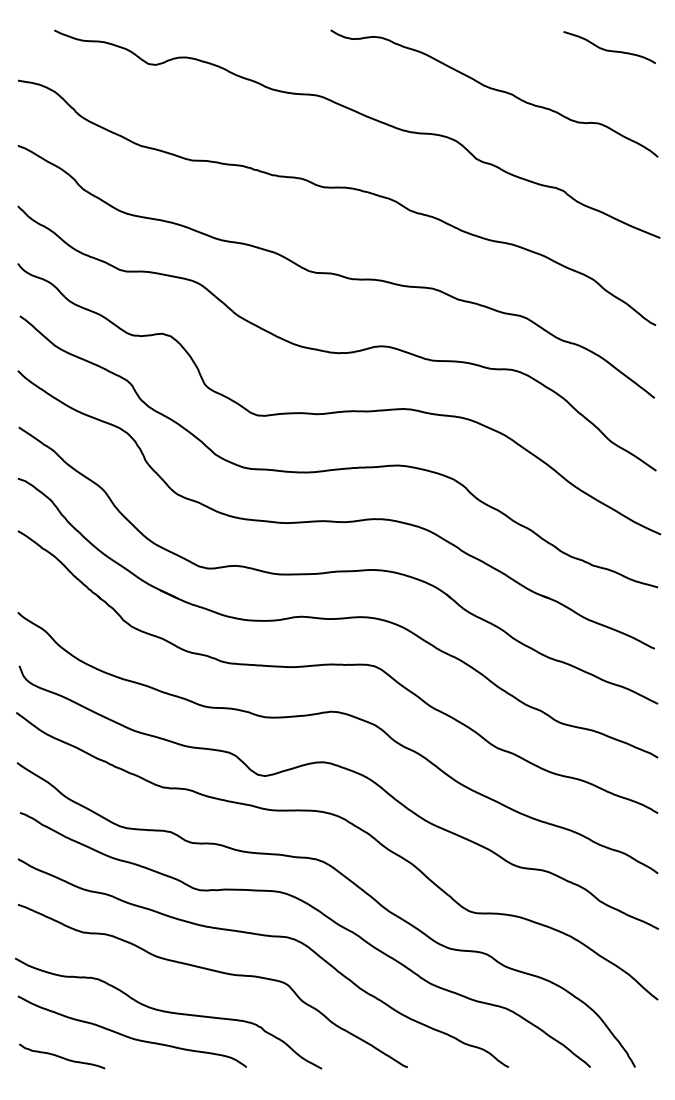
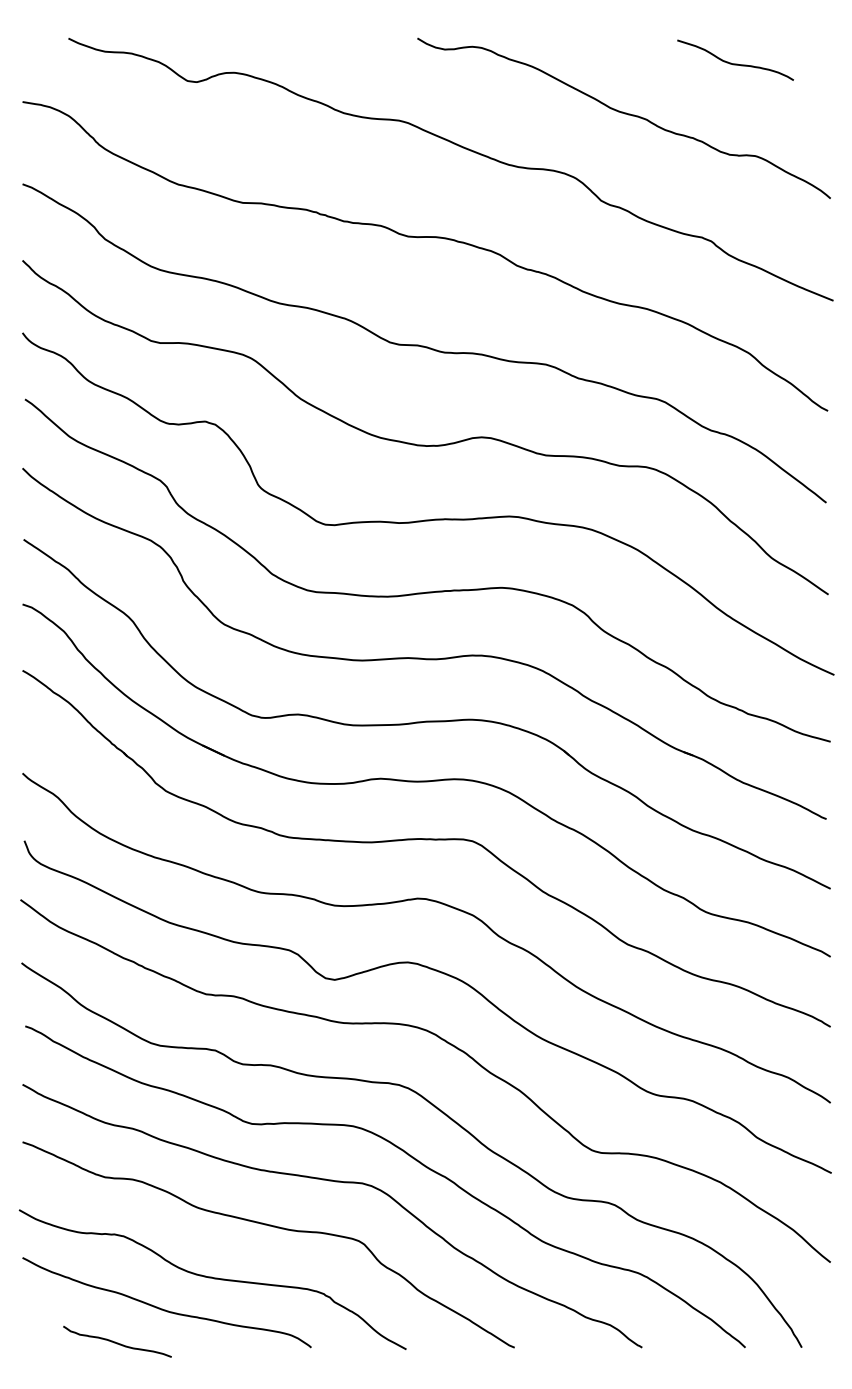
curve: (609, 50) -> (735, 63), moved
curve: (62, 1057) -> (117, 1342), moved

